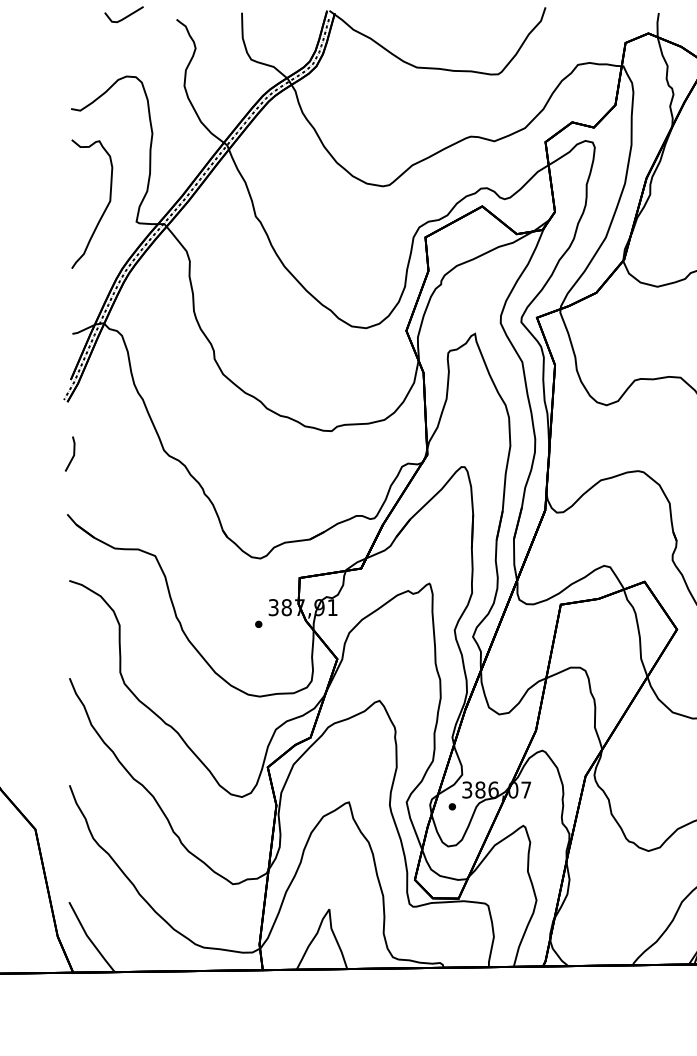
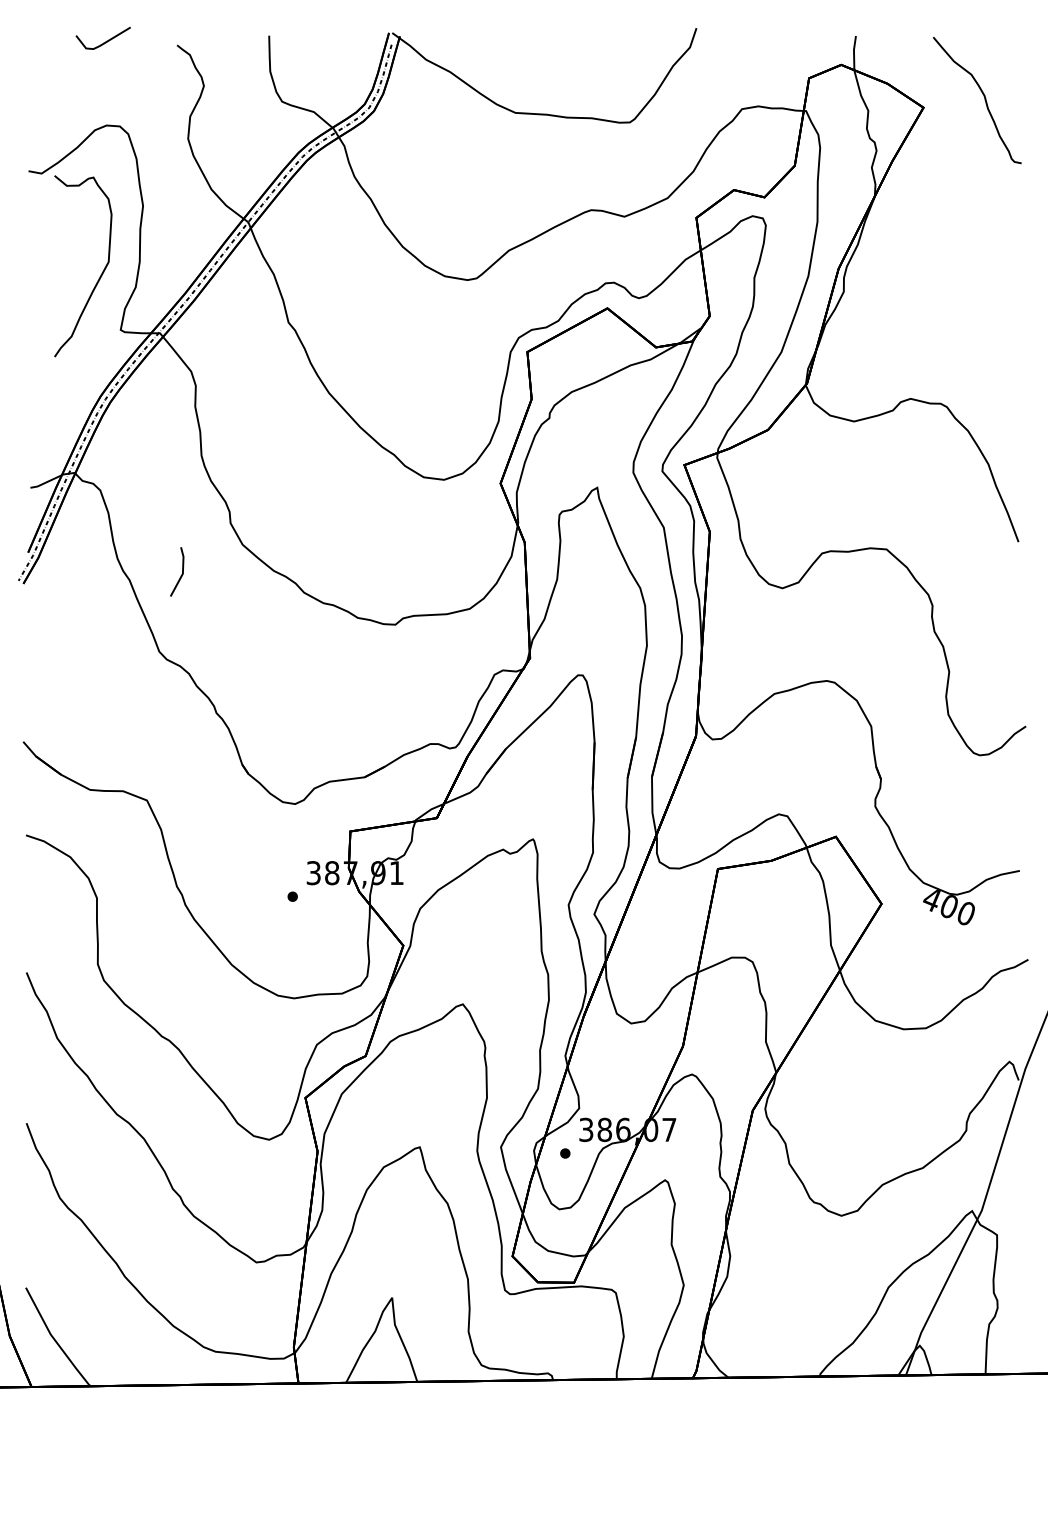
curve: (103, 211) -> (99, 276), moved
line: (73, 453) -> (182, 571), moved

